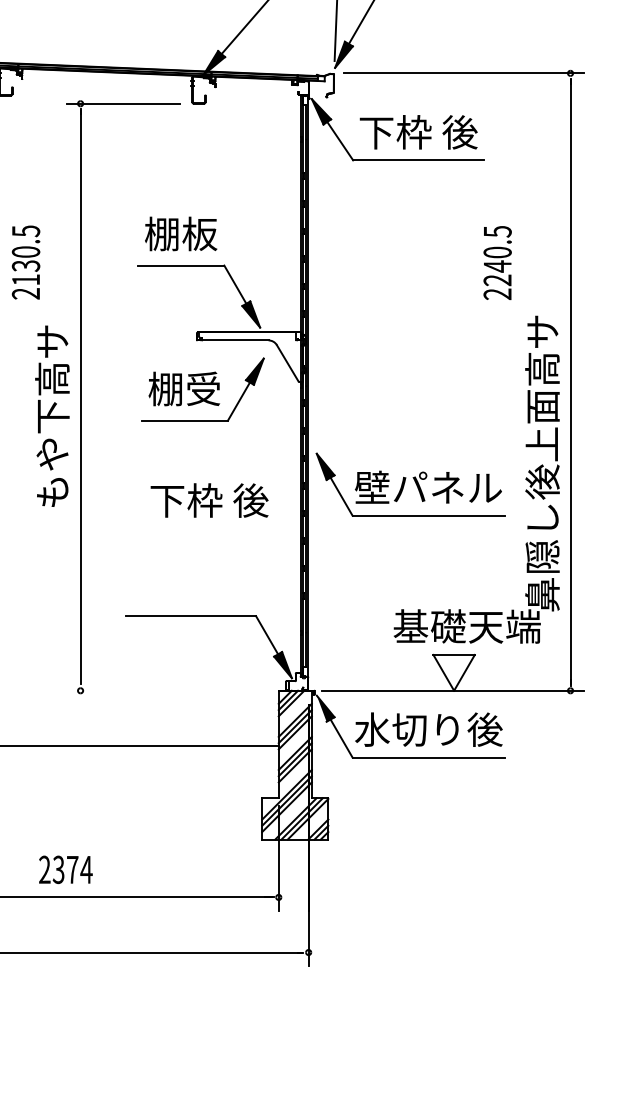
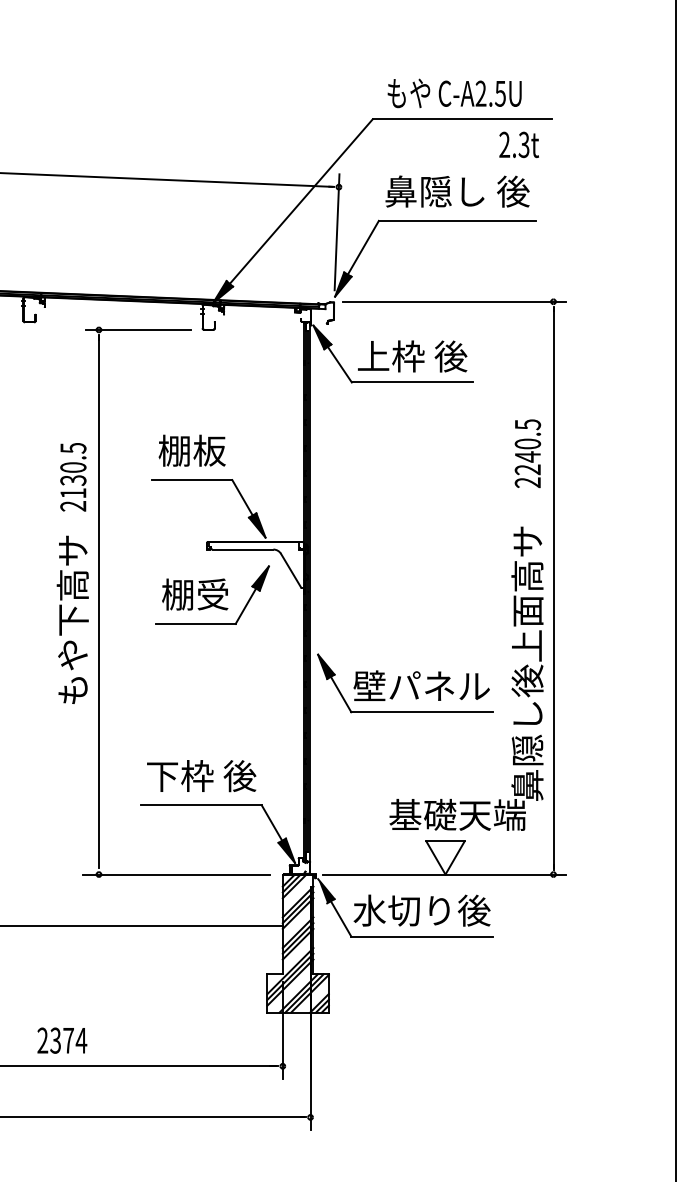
text: (376, 132) -> (373, 356), 下枠 後 -> 上枠 後
text: (26, 262) -> (73, 477), moved
text: (497, 262) -> (527, 453), moved
text: (209, 501) -> (201, 776), moved
line: (164, 690) -> (176, 874), added
text: (66, 869) -> (62, 1040), moved

